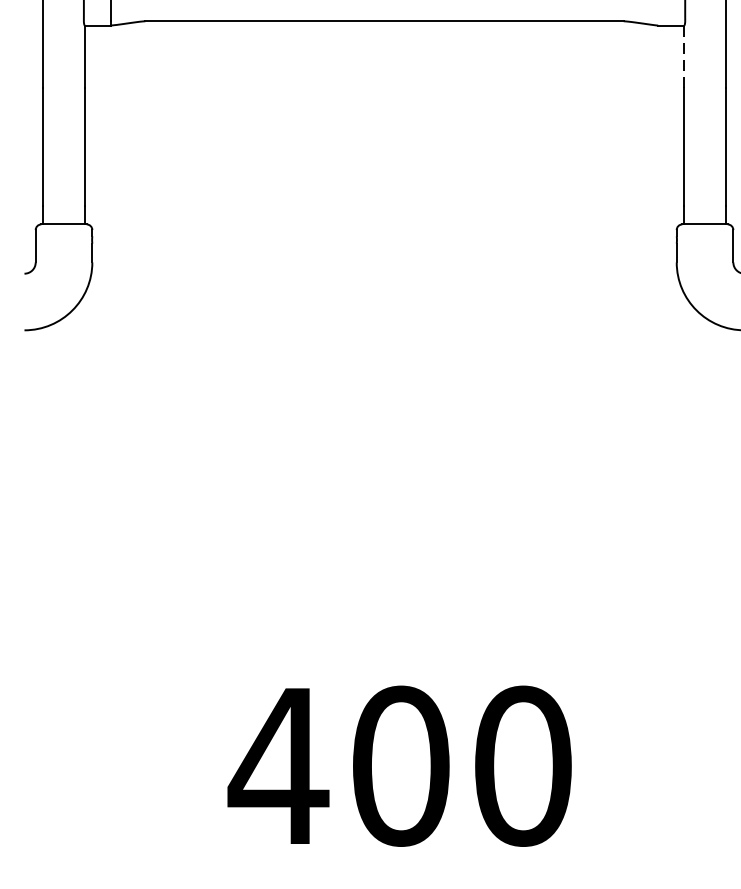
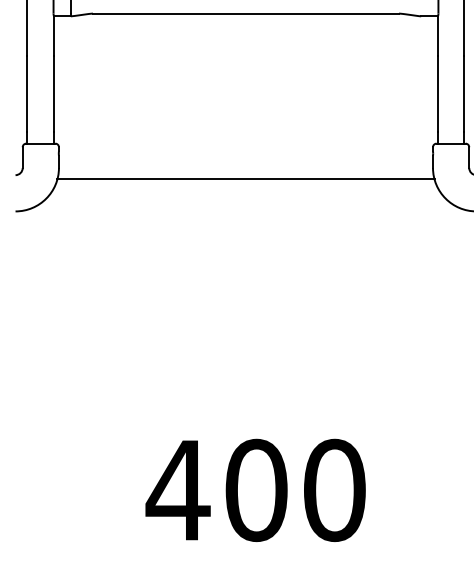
line: (683, 57) -> (437, 36), dashed -> solid
line: (383, 280) -> (245, 179), added

